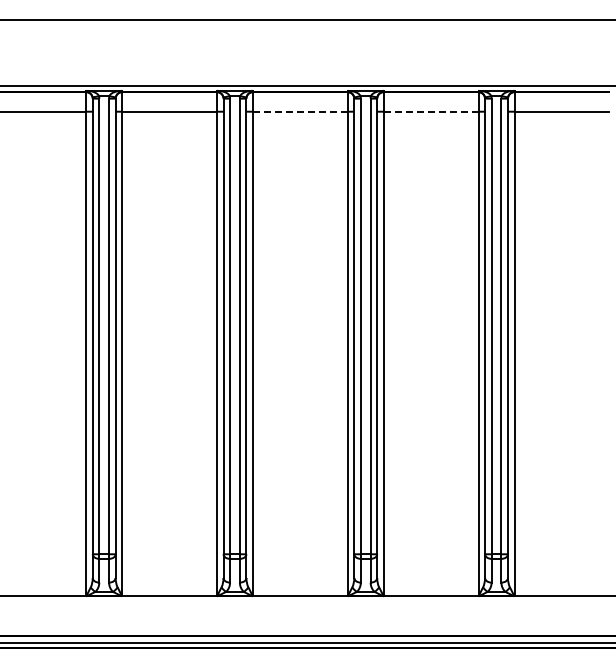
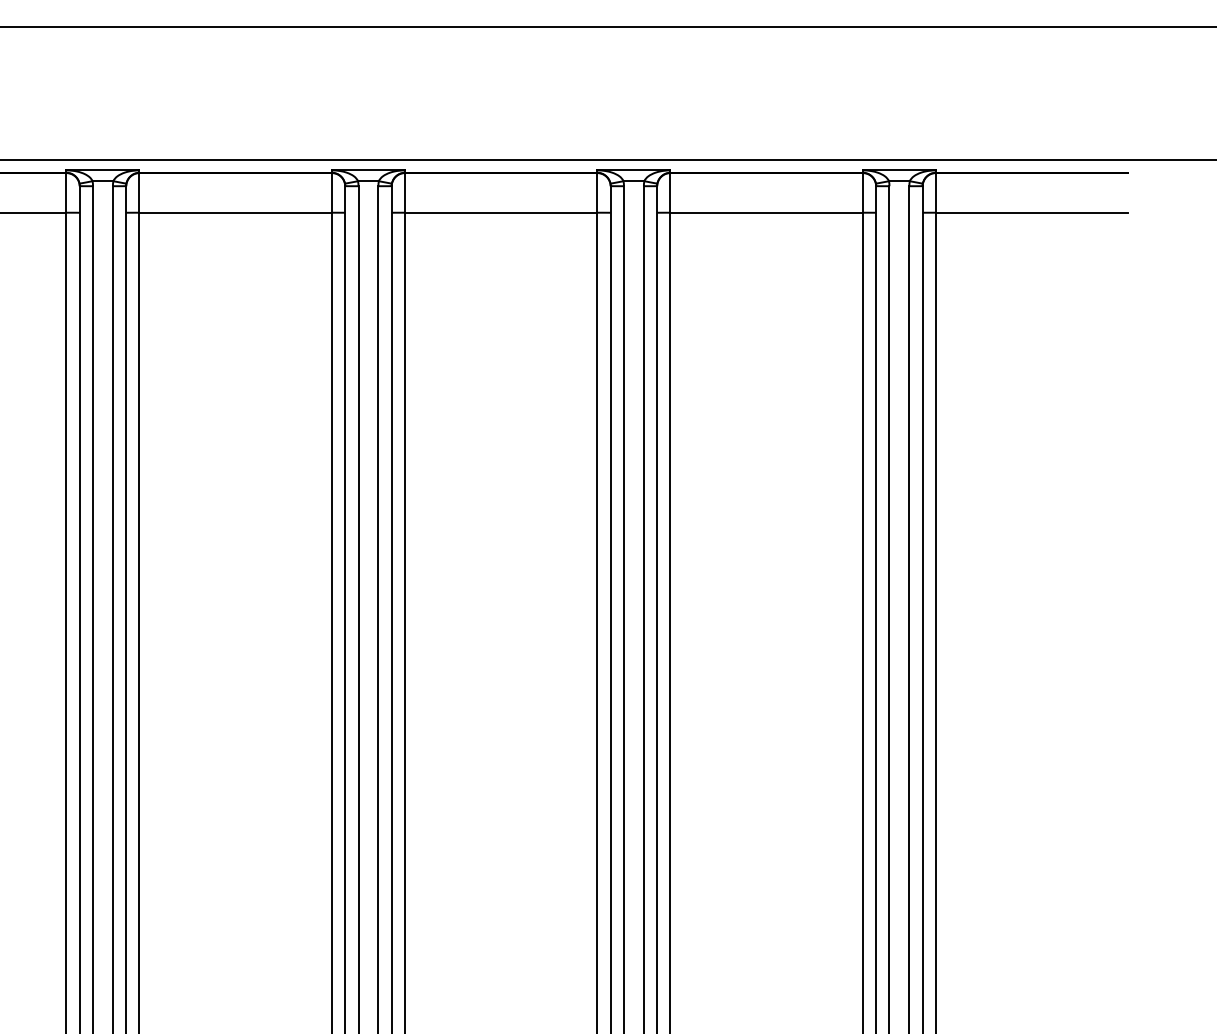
line: (300, 111) -> (501, 212), dashed -> solid
line: (431, 111) -> (767, 212), dashed -> solid

